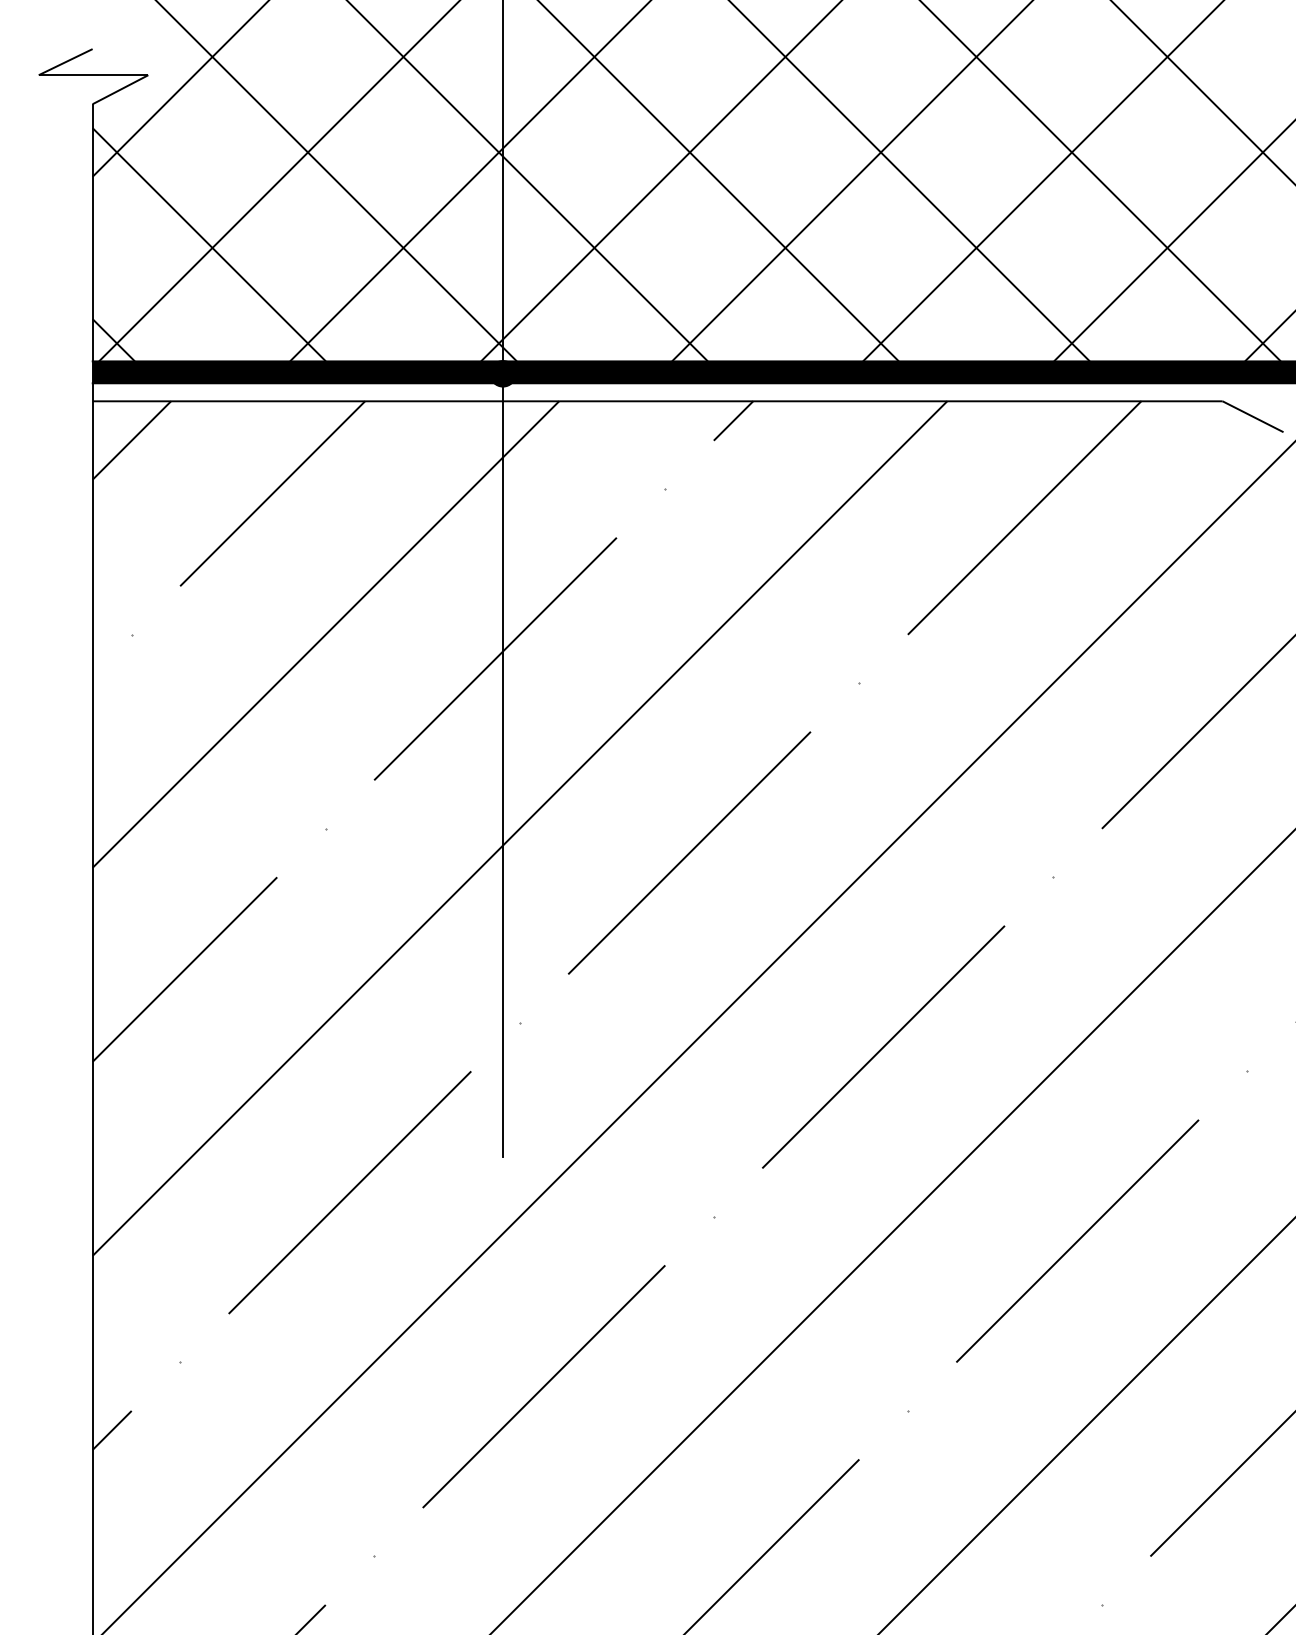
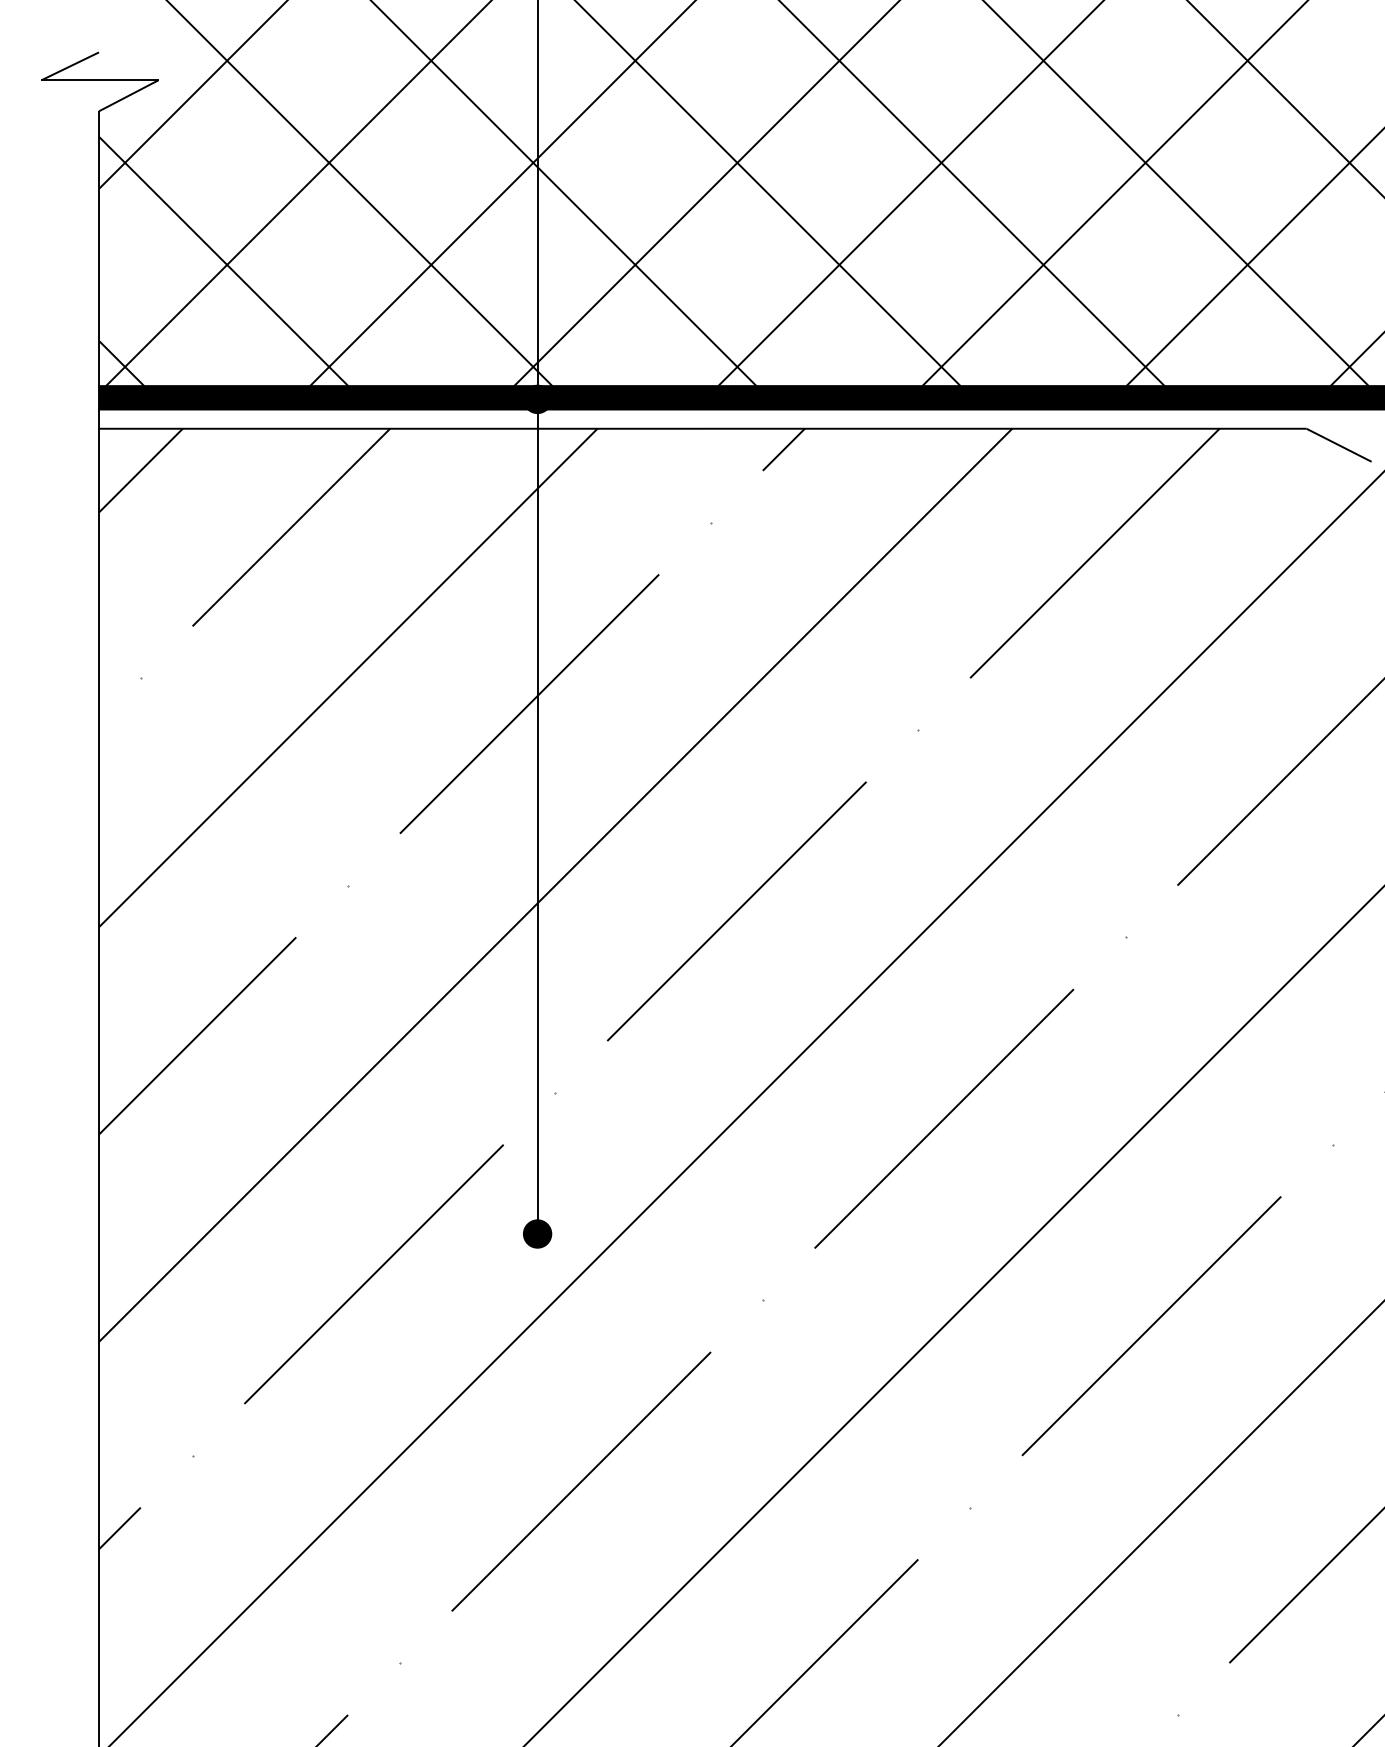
fill: (502, 1154) -> (537, 1233), added

